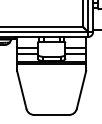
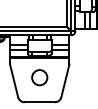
circle: (51, 86) -> (39, 77), added

